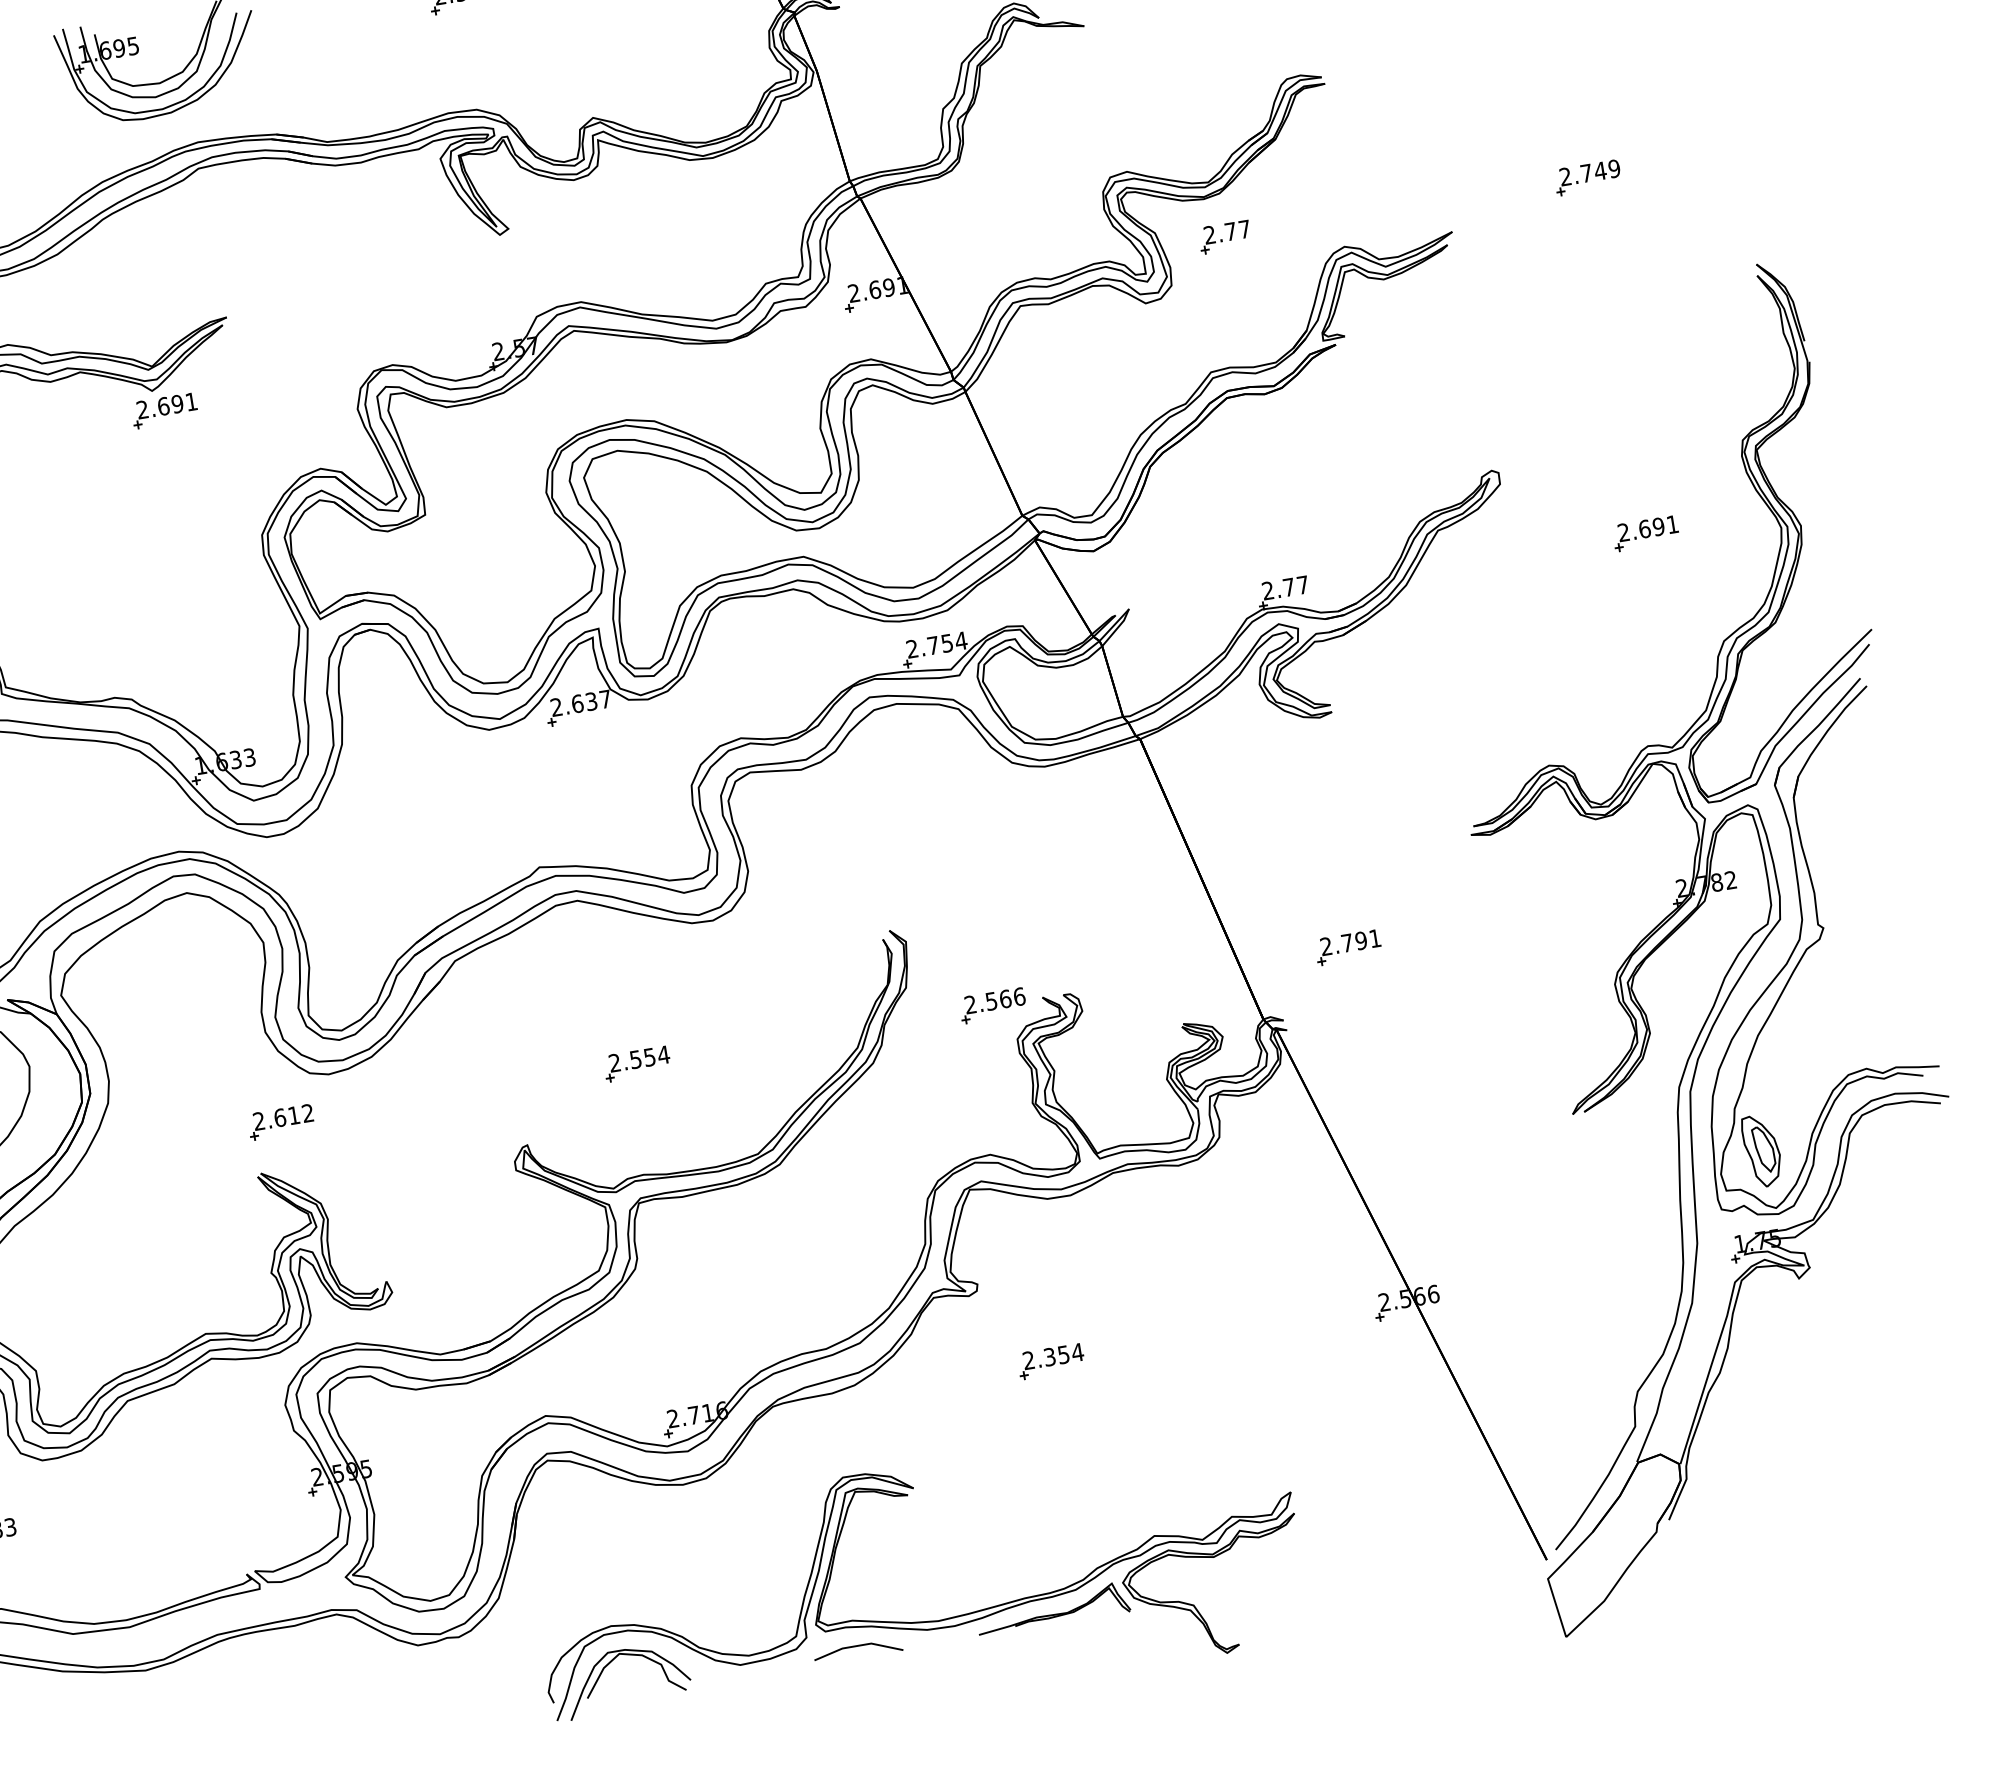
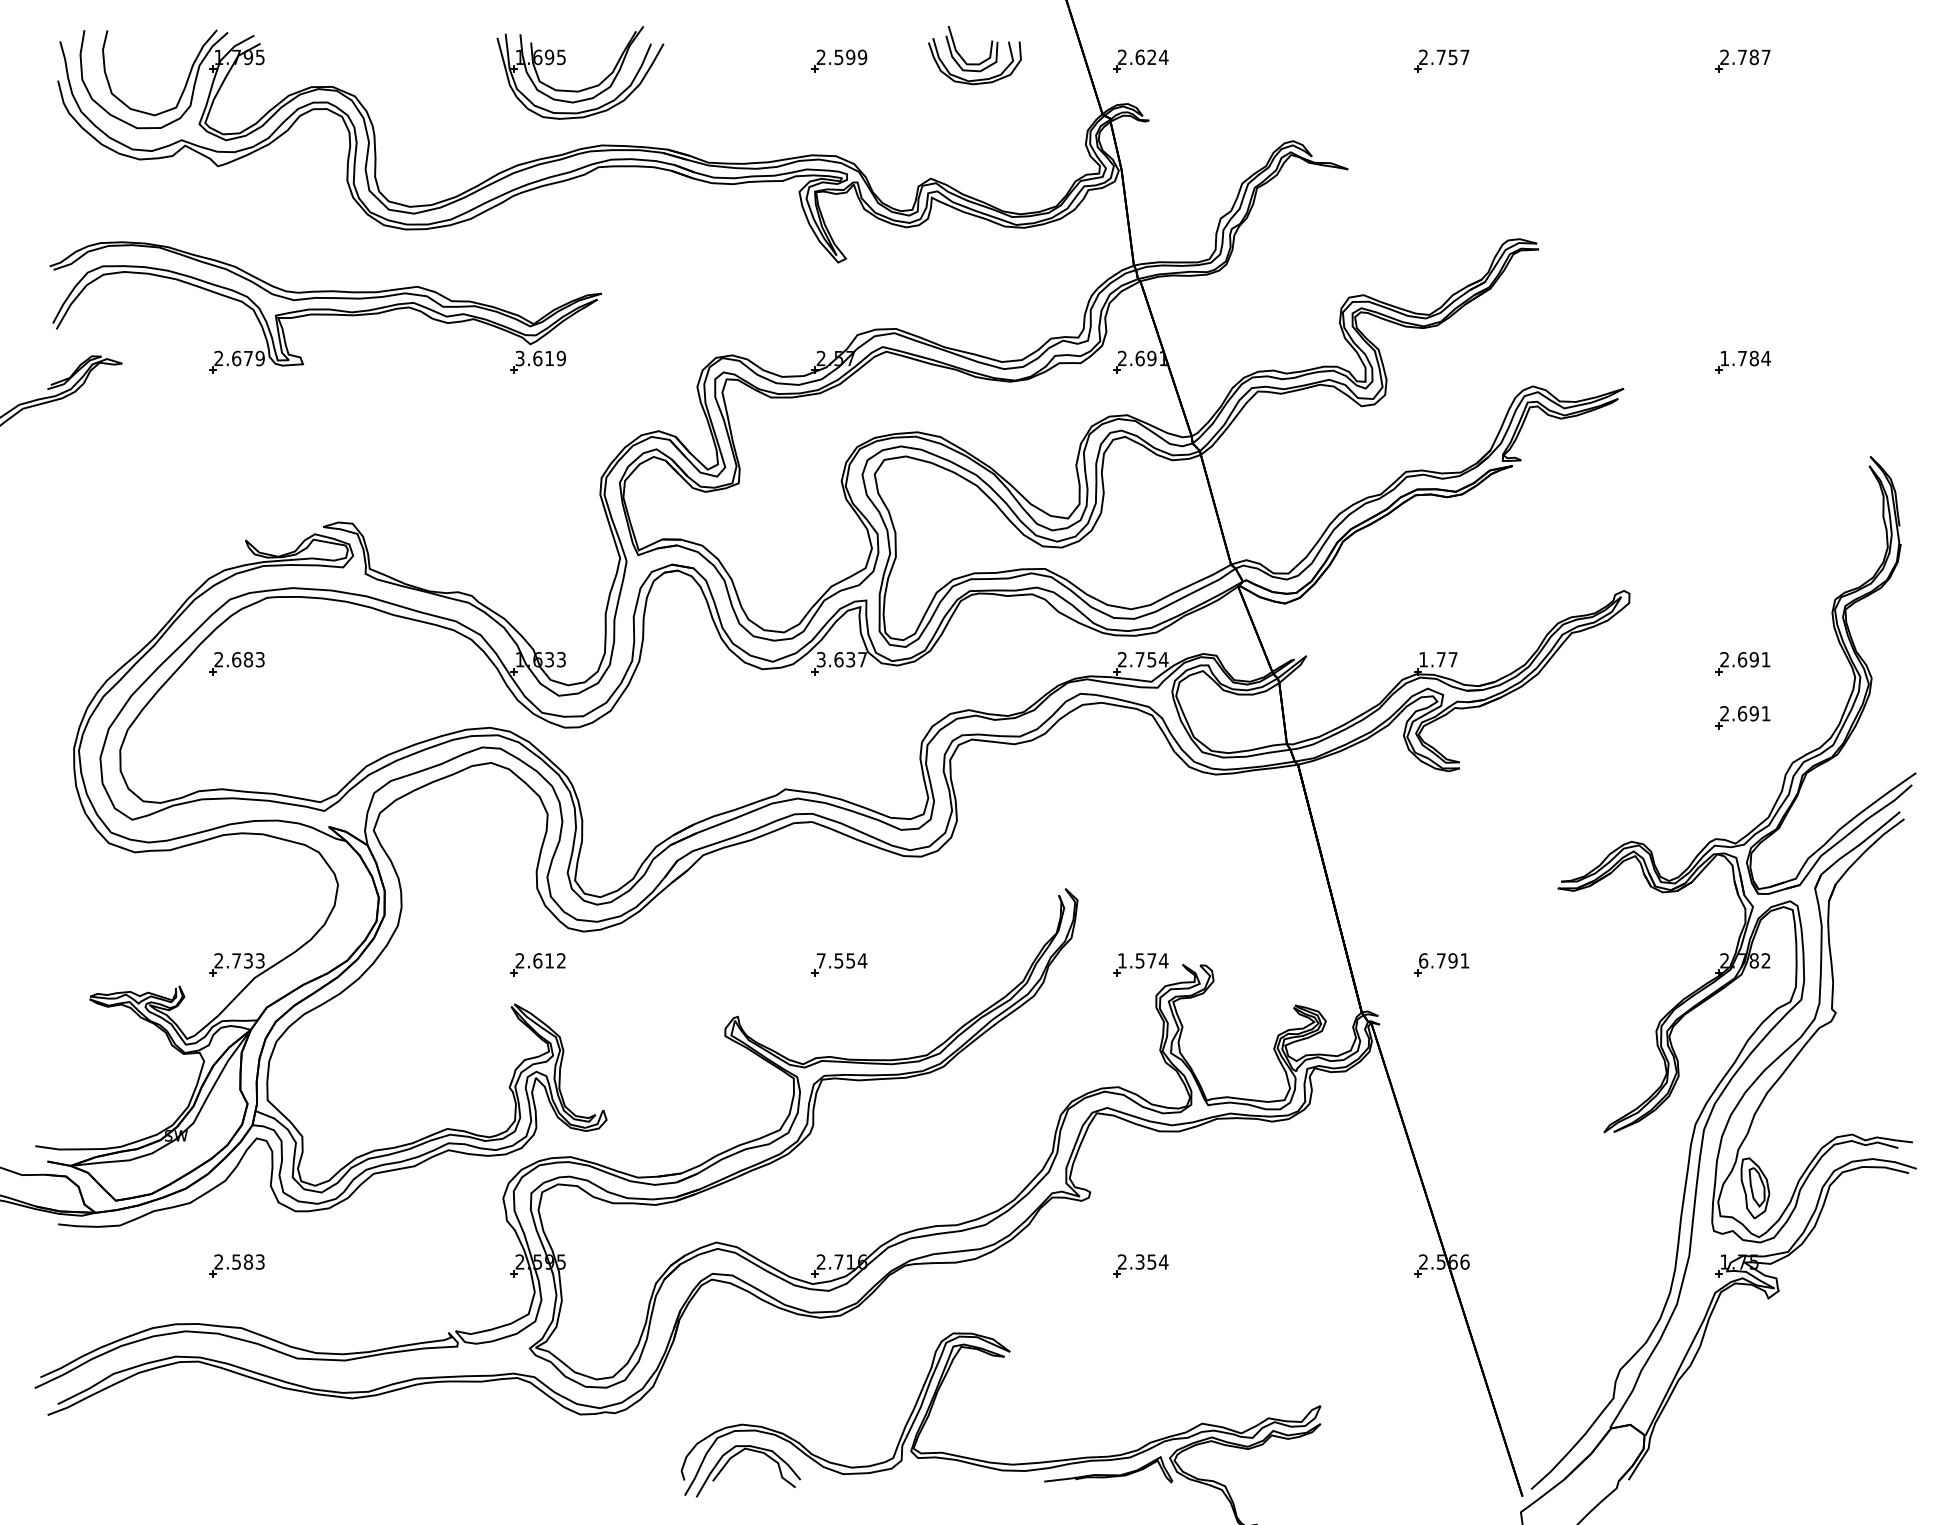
text: (1590, 172) -> (1745, 358), 2.749 -> 1.784
part: (1224, 236) -> (1435, 361), removed
text: (166, 405) -> (540, 358), 2.691 -> 3.619
text: (1268, 590) -> (1423, 659), 2.77 -> 1.77
part: (1656, 597) -> (1742, 717), added
text: (555, 707) -> (820, 659), 2.637 -> 3.637
text: (1326, 946) -> (1423, 960), 2.791 -> 6.791
text: (995, 1000) -> (1143, 960), 2.566 -> 1.574
text: (613, 1062) -> (820, 960), 2.554 -> 7.554
line: (857, 1647) -> (942, 1475), removed

